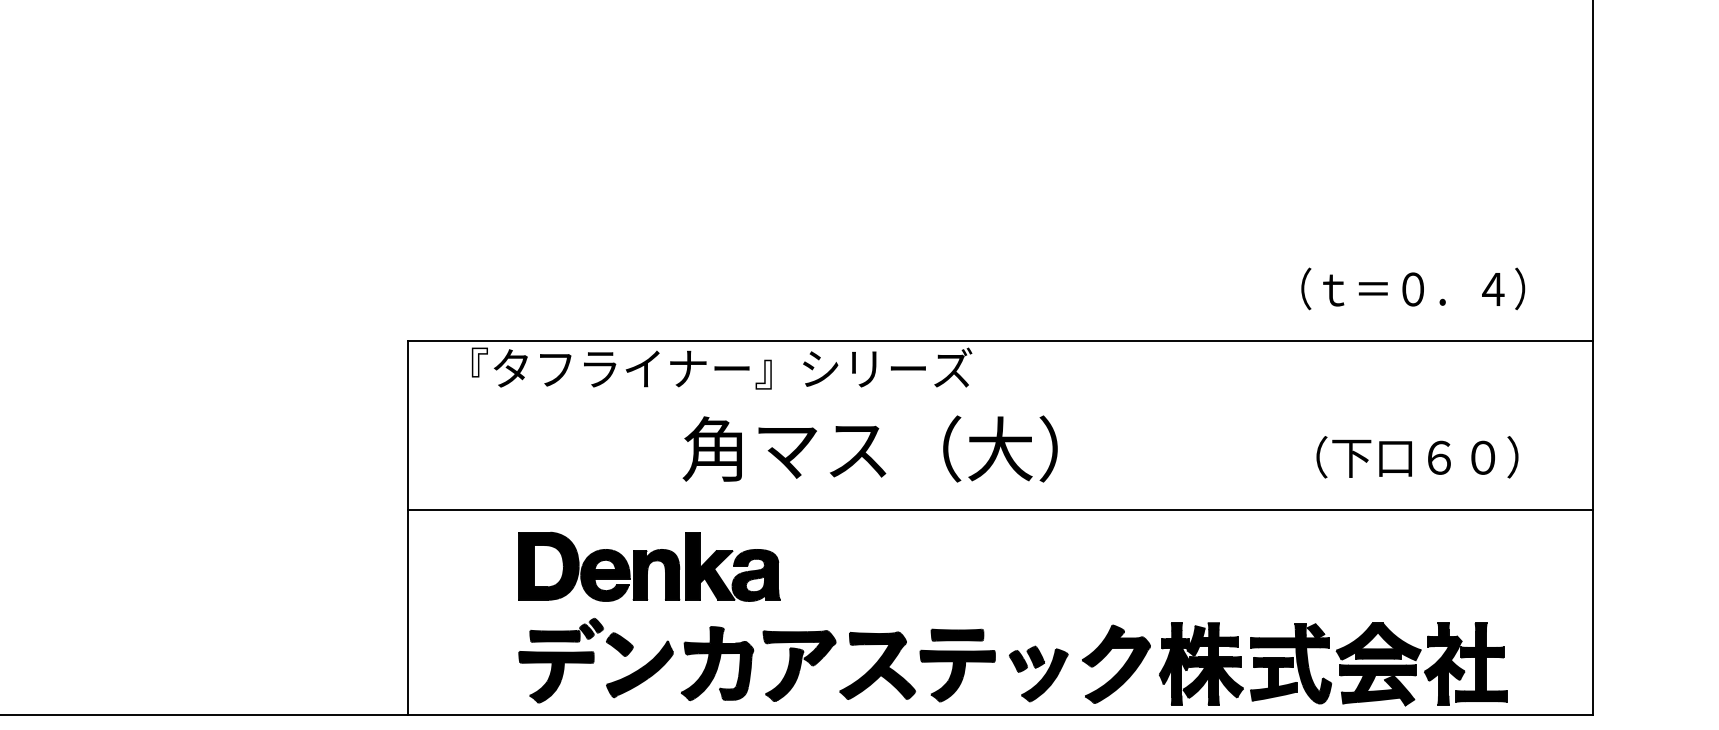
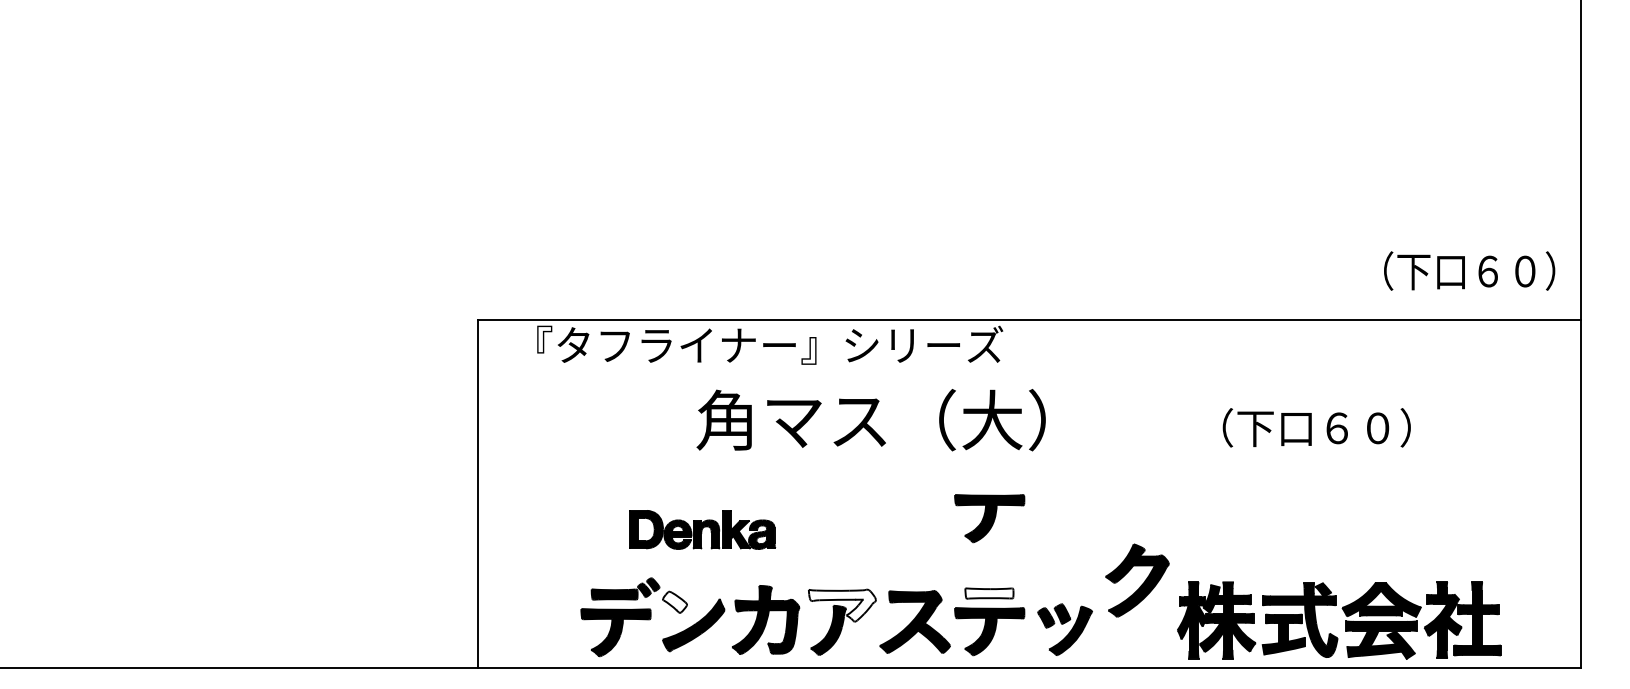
text: (1433, 288) -> (1432, 270), （ｔ＝０．４） -> （下口６０）
text: (869, 449) -> (870, 420), moved
text: (1417, 456) -> (1316, 427), moved
line: (1000, 509) -> (1029, 476), removed
part: (957, 554) -> (989, 518), added
part: (649, 566) -> (702, 529), size x0.6
fill: (957, 635) -> (989, 593), removed
fill: (619, 643) -> (674, 601), removed
fill: (798, 648) -> (841, 605), removed
part: (1116, 664) -> (1137, 580), moved

